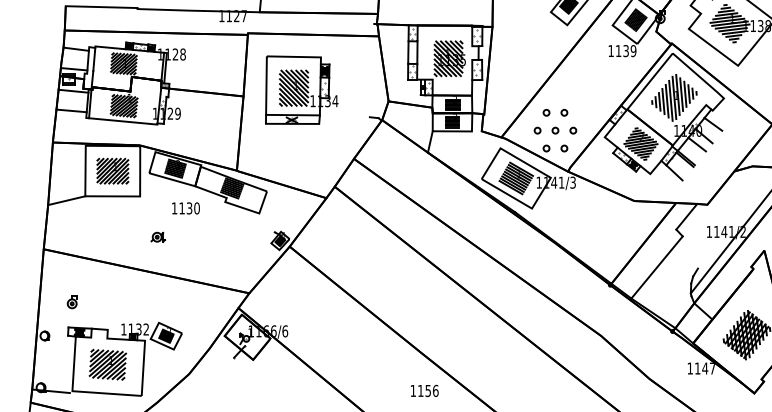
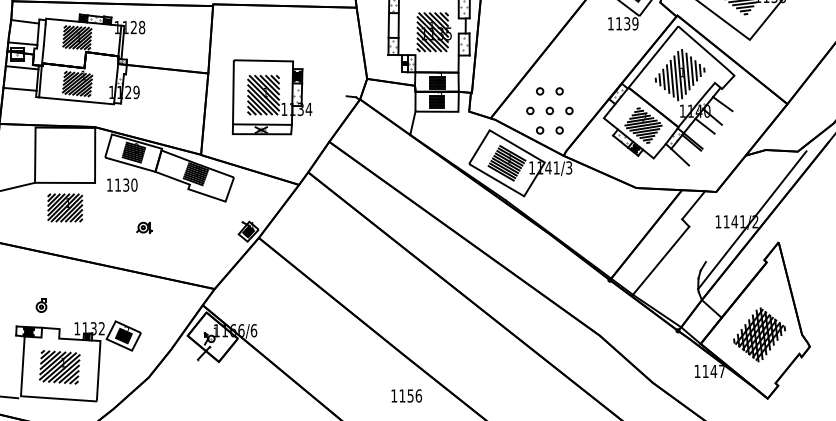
part: (301, 89) -> (271, 96), moved
part: (112, 170) -> (64, 207), moved
text: (185, 208) -> (121, 185), moved
part: (157, 236) -> (143, 226), moved
part: (71, 302) -> (40, 305), moved

